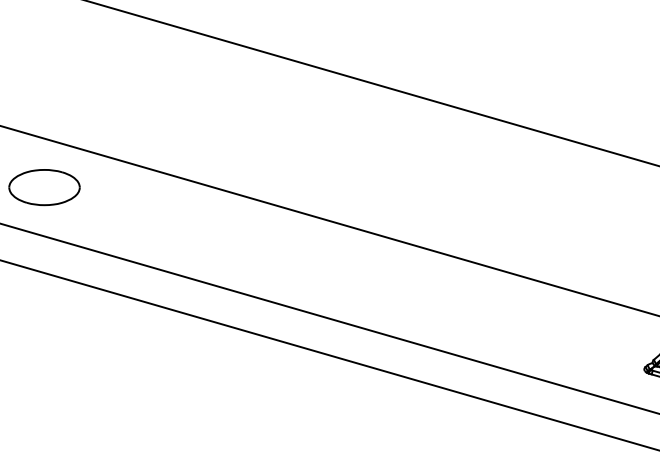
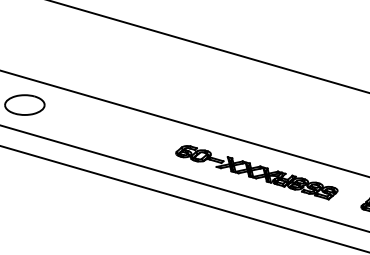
part: (457, 307) -> (256, 172), added

